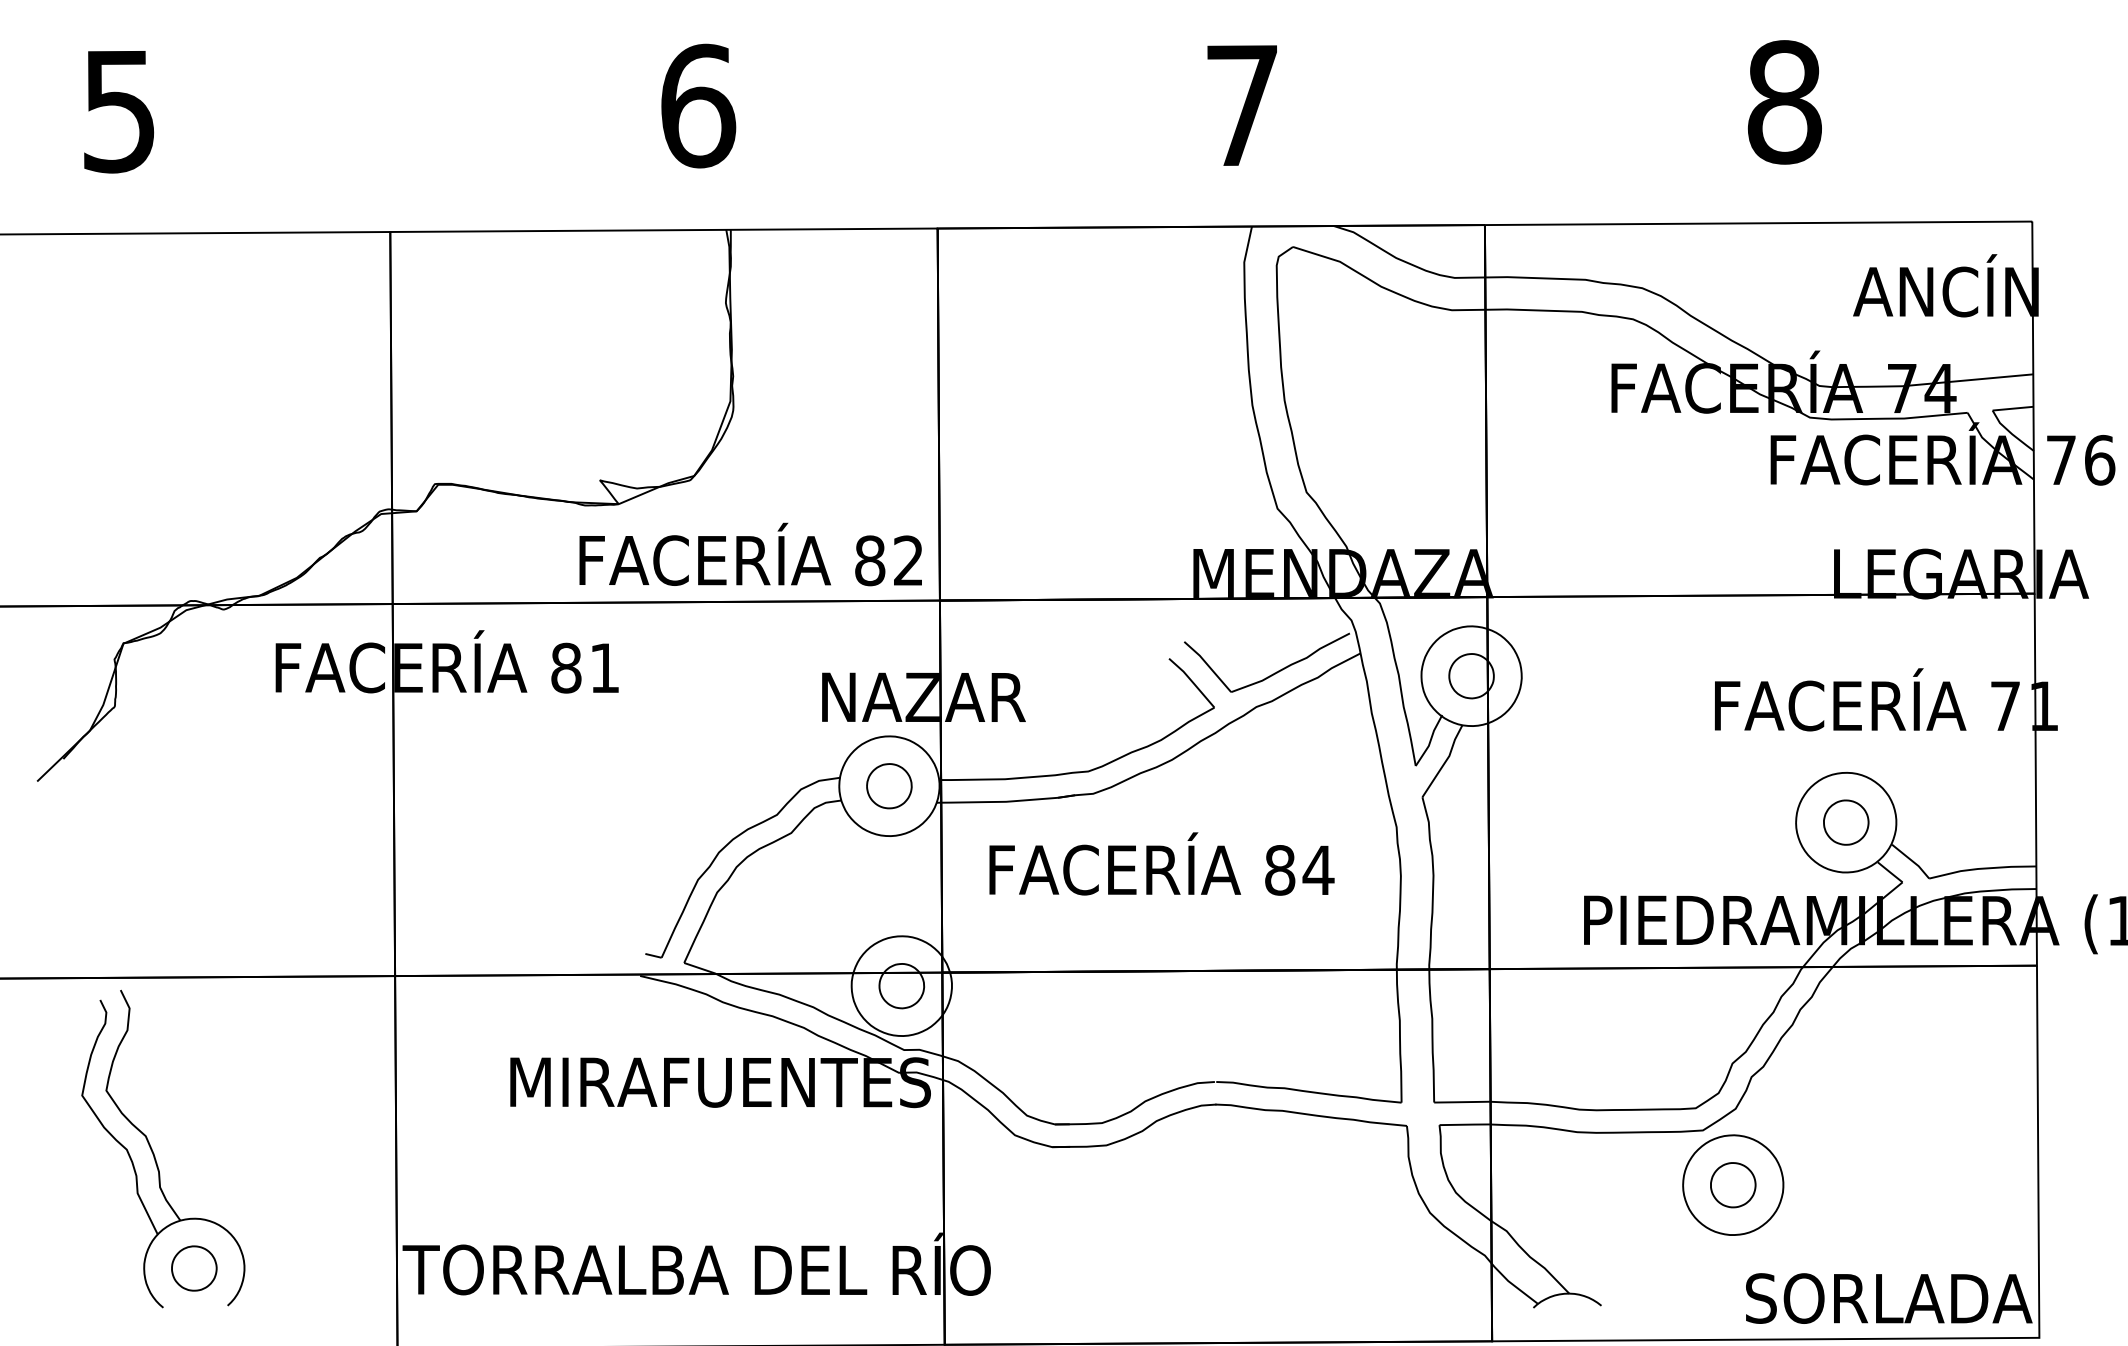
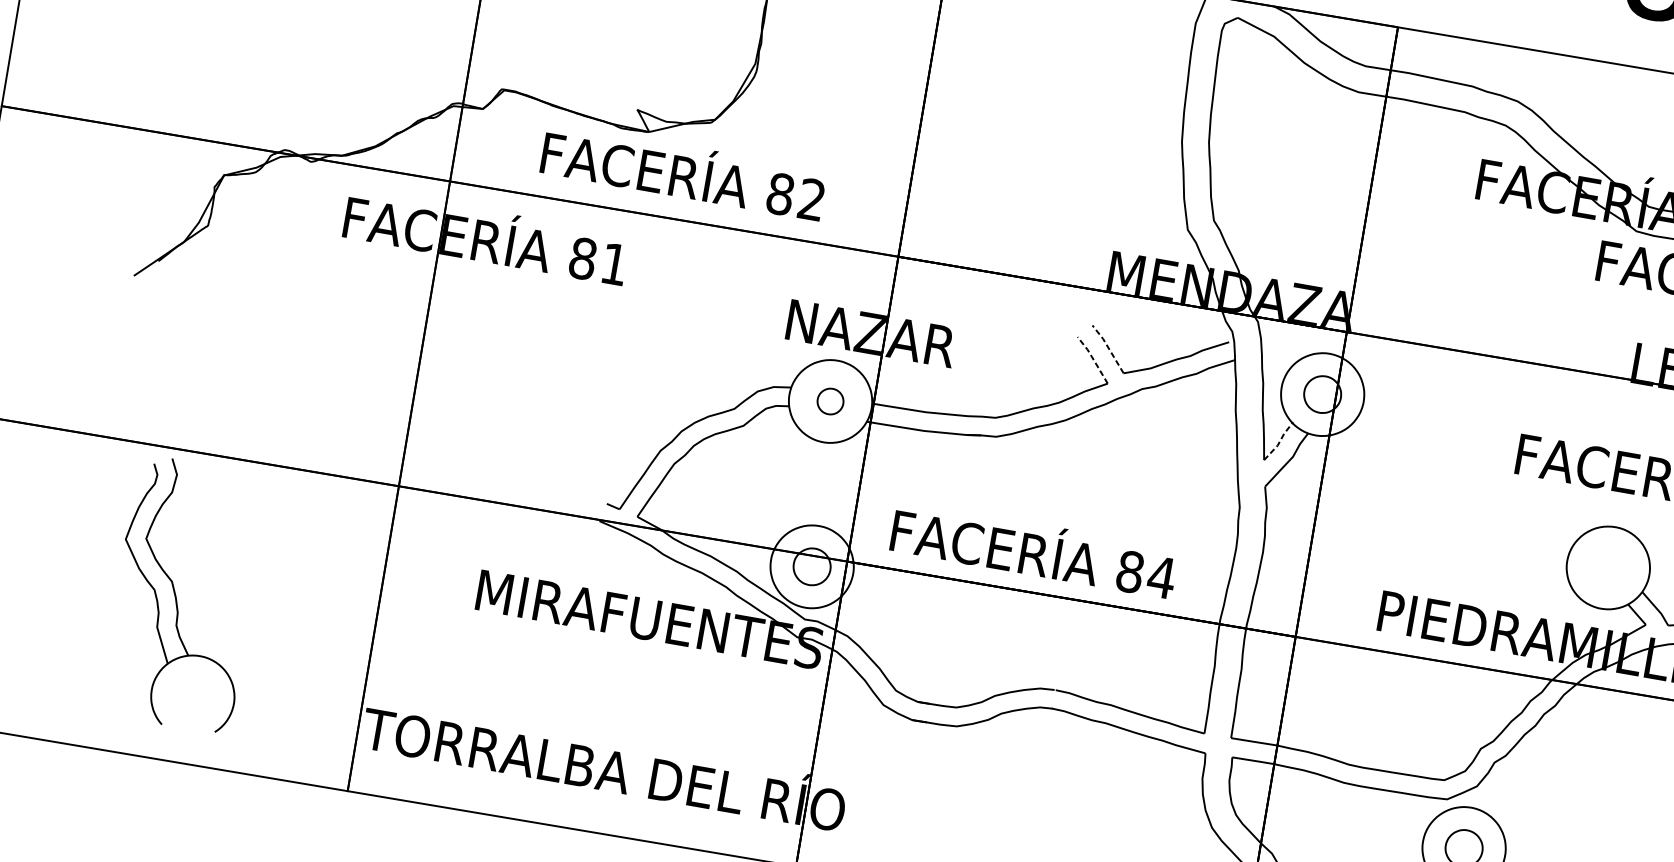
text: (750, 554) -> (683, 171), moved
line: (1208, 666) -> (1108, 349), solid -> dashed
line: (1192, 682) -> (1093, 359), solid -> dashed
line: (1430, 740) -> (1279, 441), solid -> dashed
part: (889, 786) -> (830, 401), size x0.7
part: (1846, 822) -> (1608, 567), removed
text: (1161, 863) -> (1034, 549), moved
part: (194, 1268) -> (192, 696), removed

